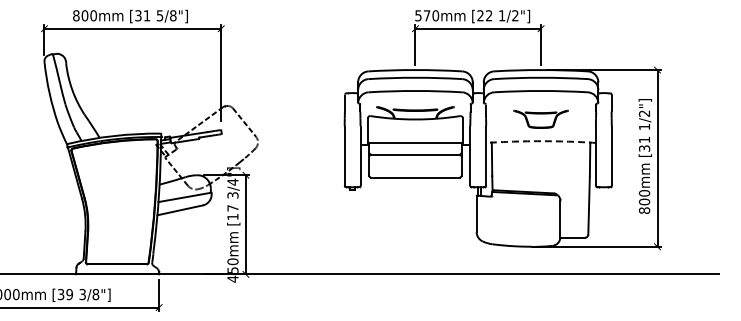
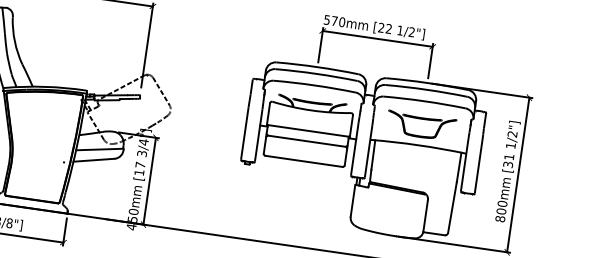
part: (540, 119) -> (420, 126), size x1.43
arc: (541, 141) -> (418, 145), dashed -> solid

